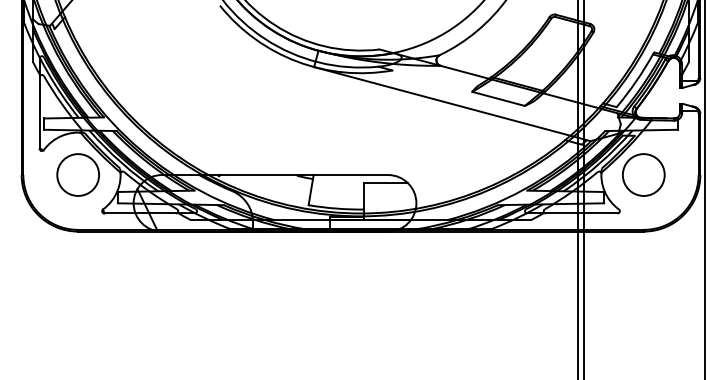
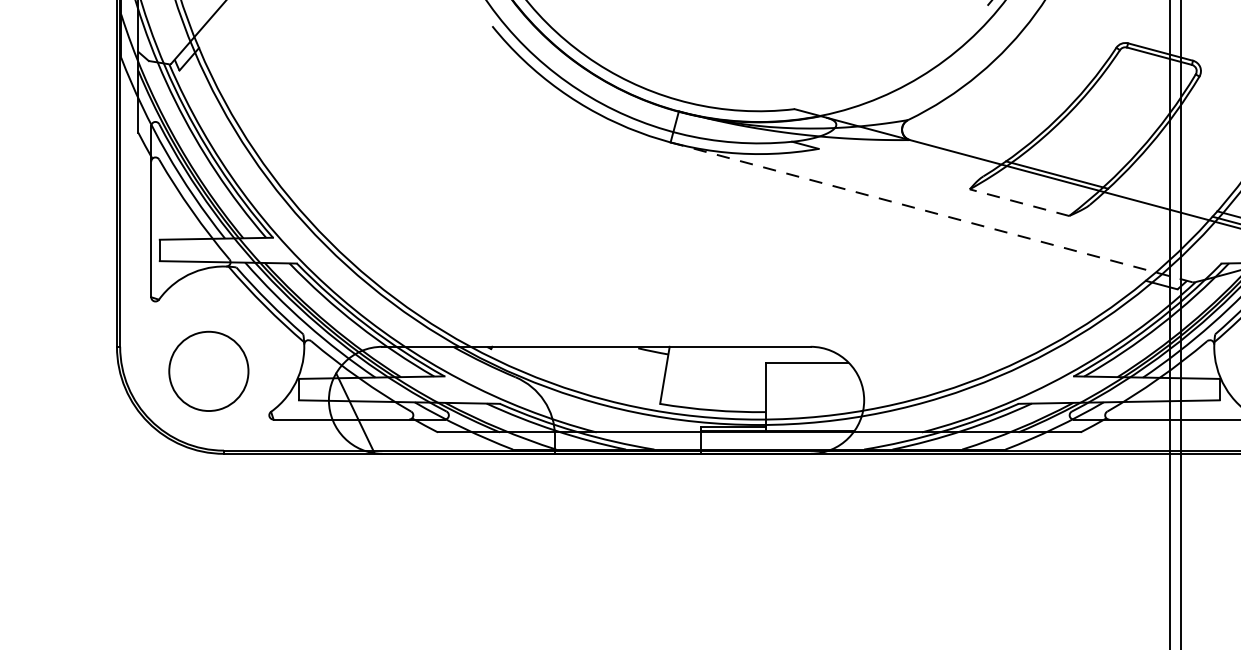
line: (498, 98) -> (1019, 201), solid -> dashed
line: (451, 104) -> (930, 213), solid -> dashed
circle: (77, 174) -> (207, 370), moved

